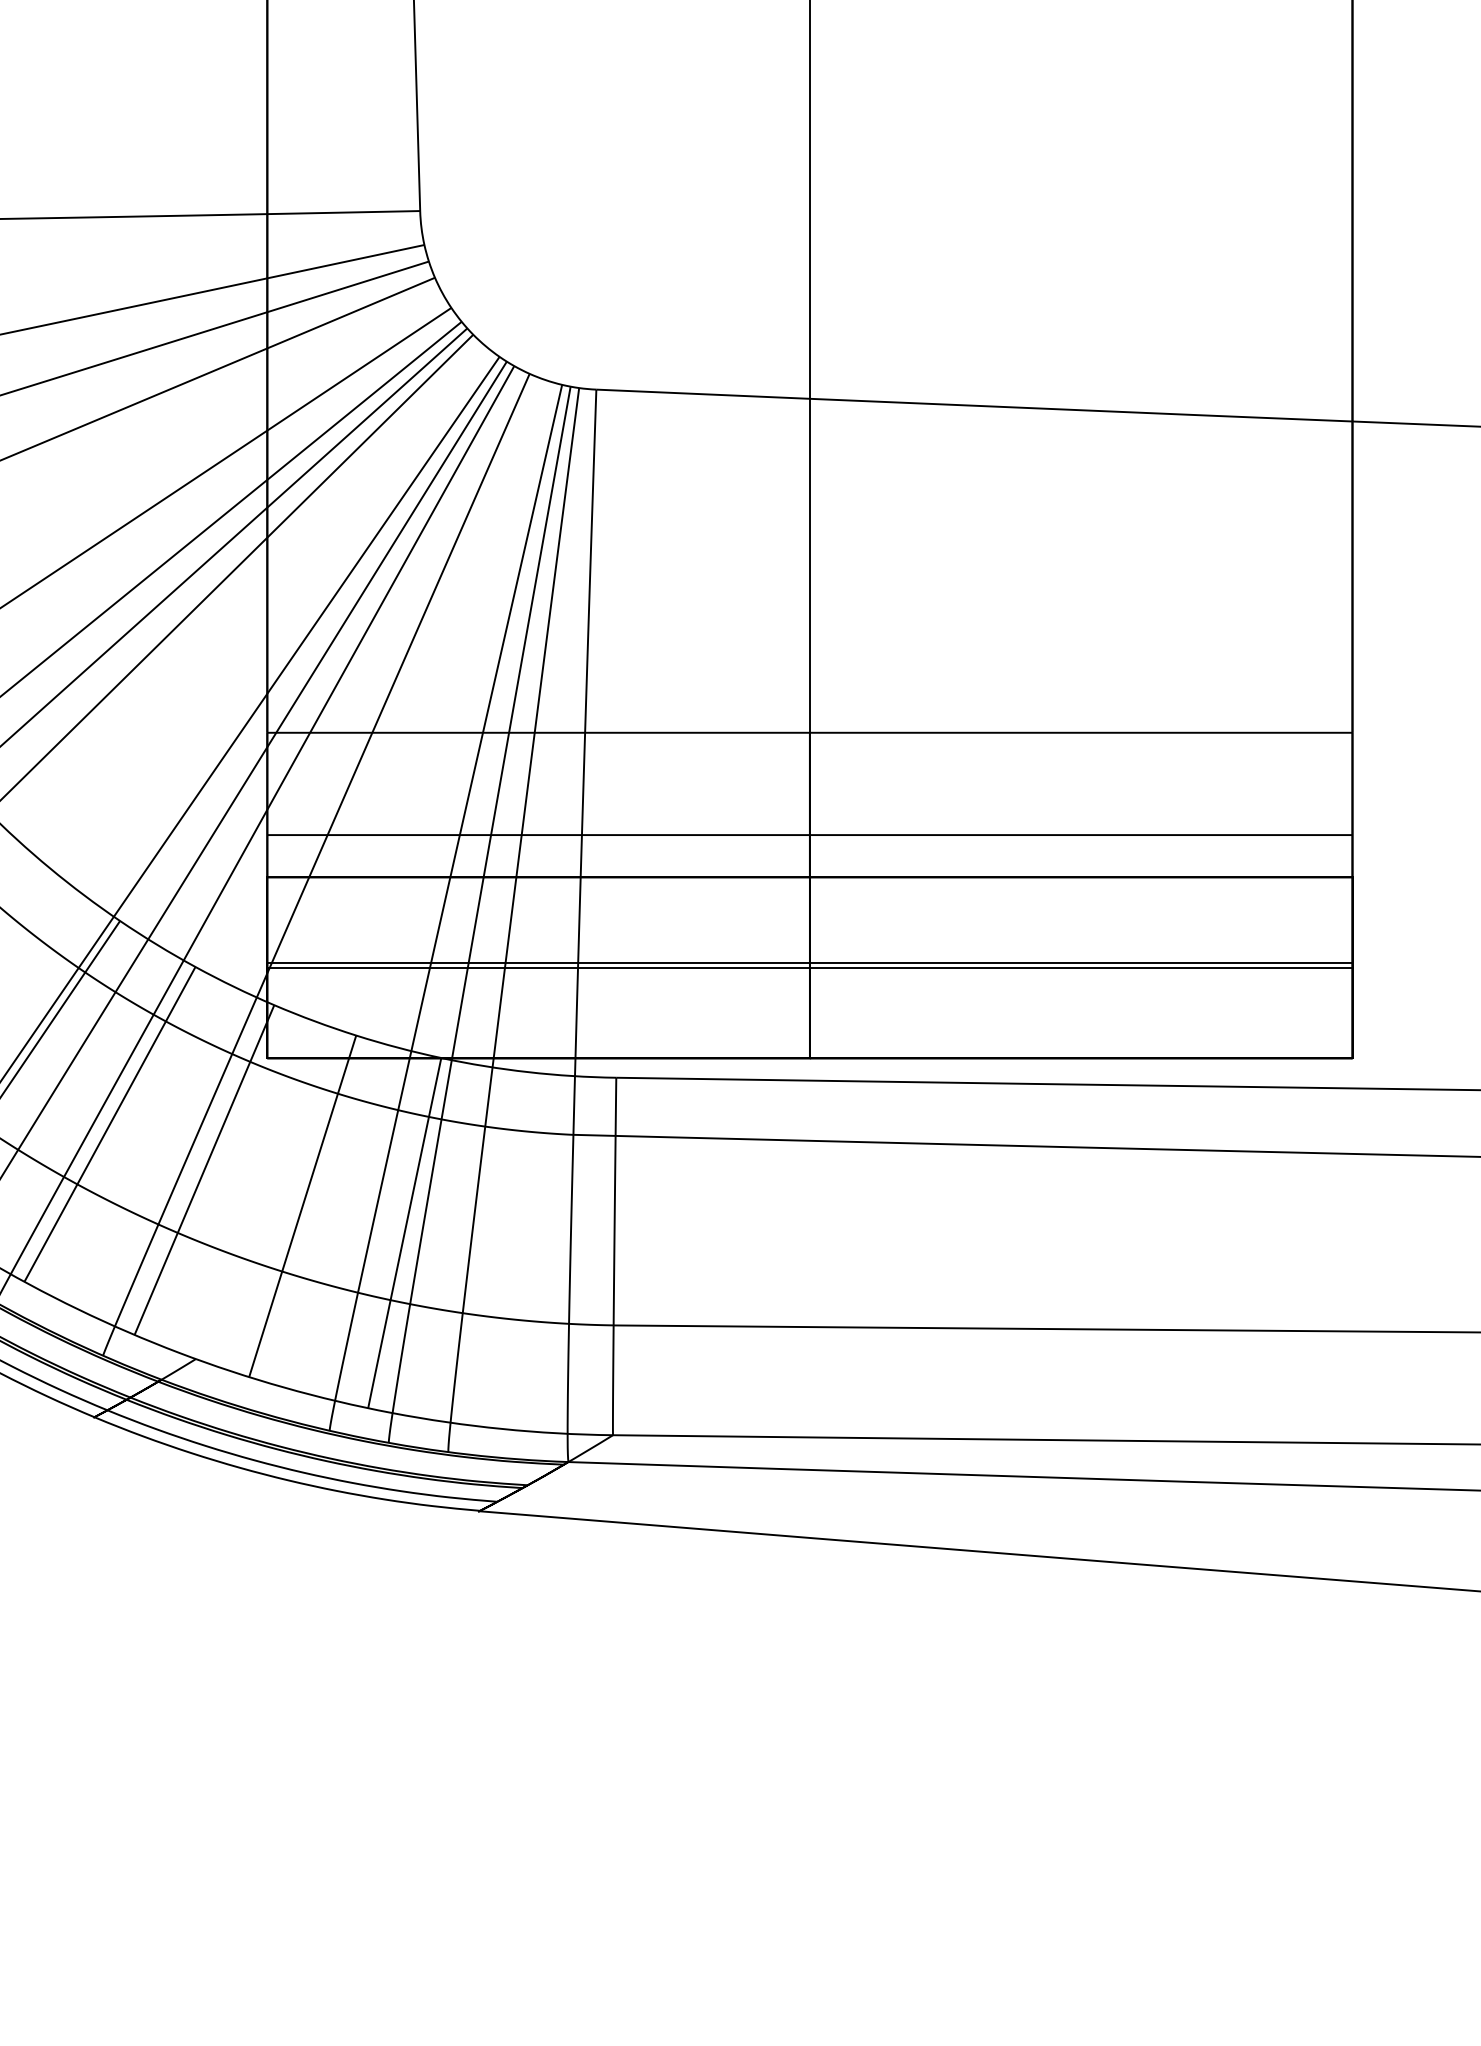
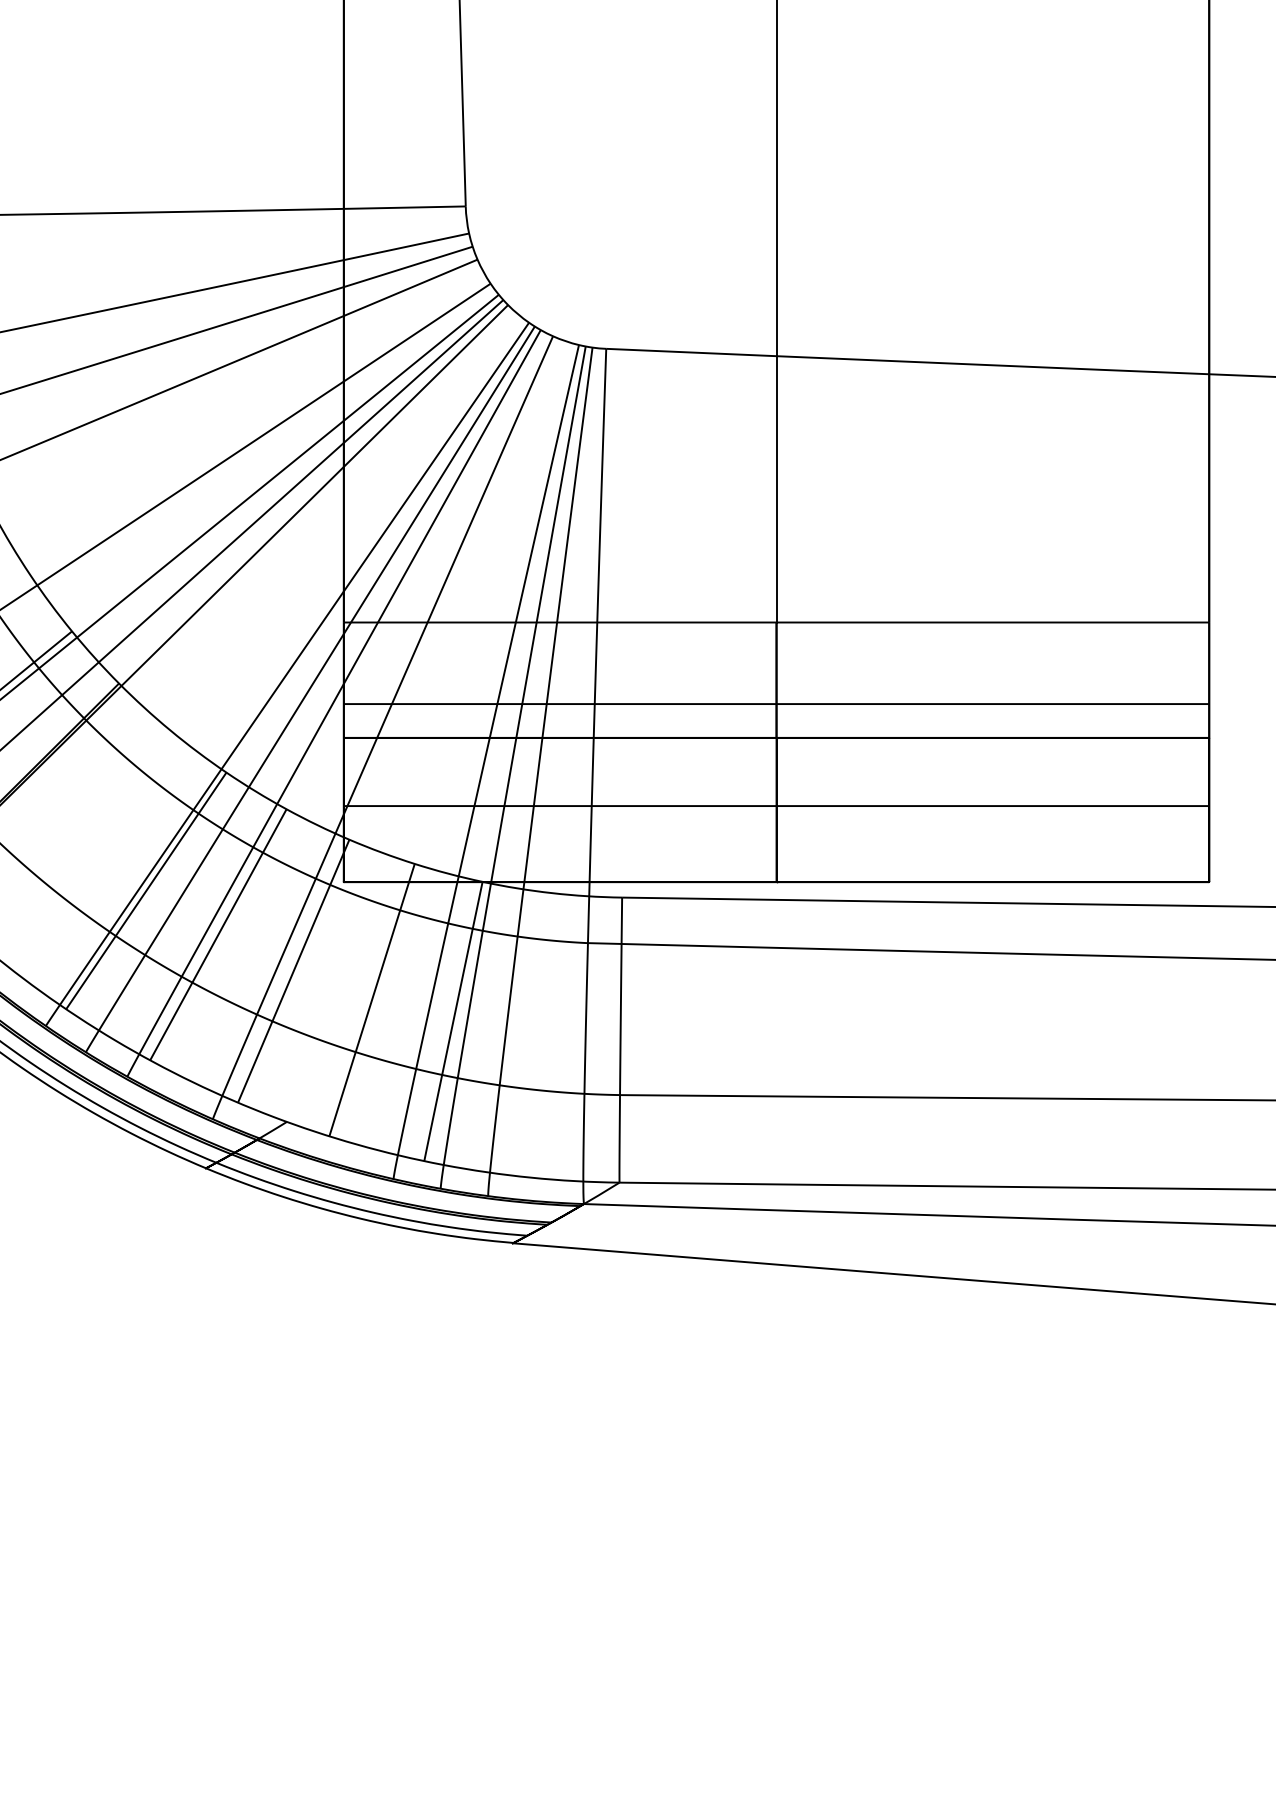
line: (809, 968) -> (776, 810), removed

